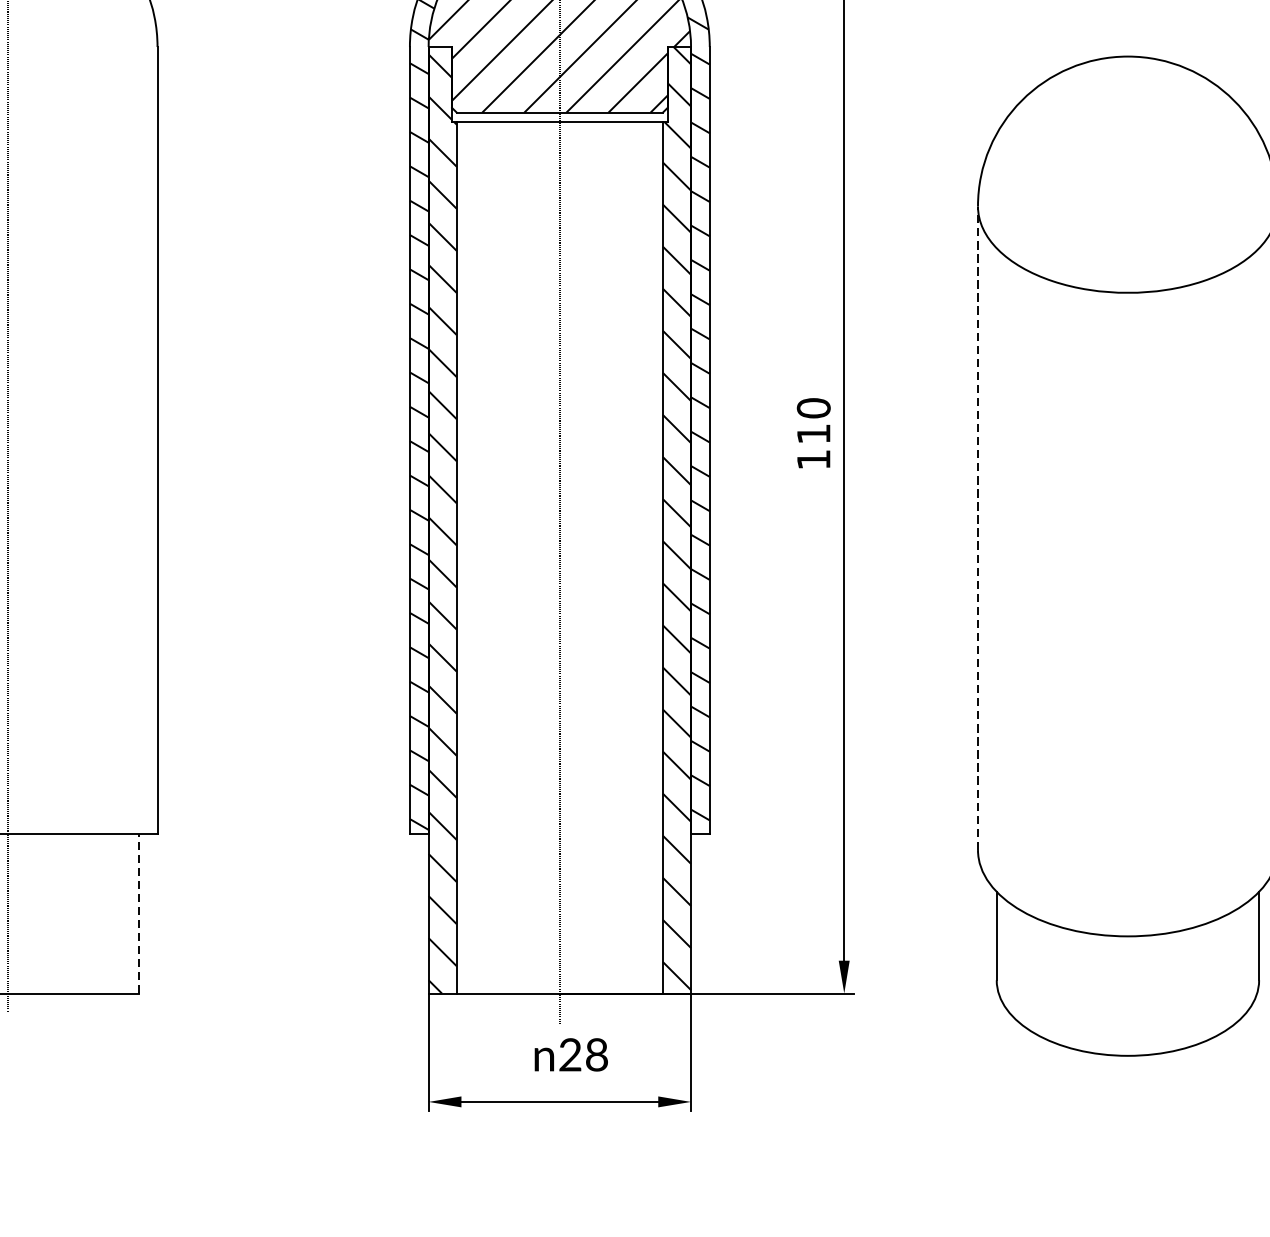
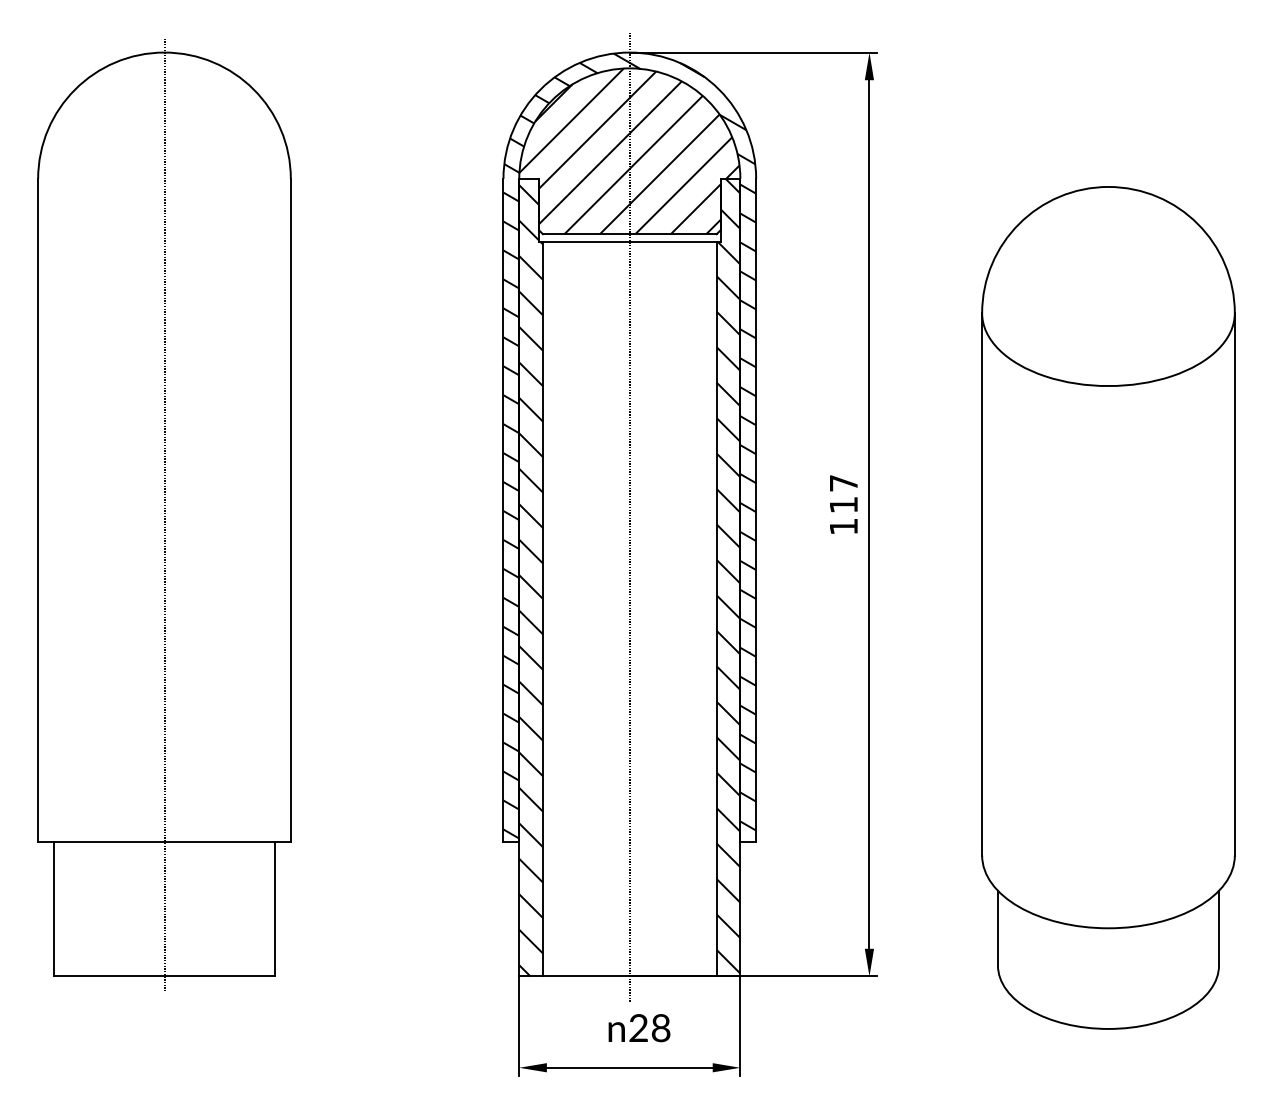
text: (813, 407) -> (843, 482), 110 -> 117
line: (978, 527) -> (982, 583), dashed -> solid
line: (139, 912) -> (275, 908), dashed -> solid

